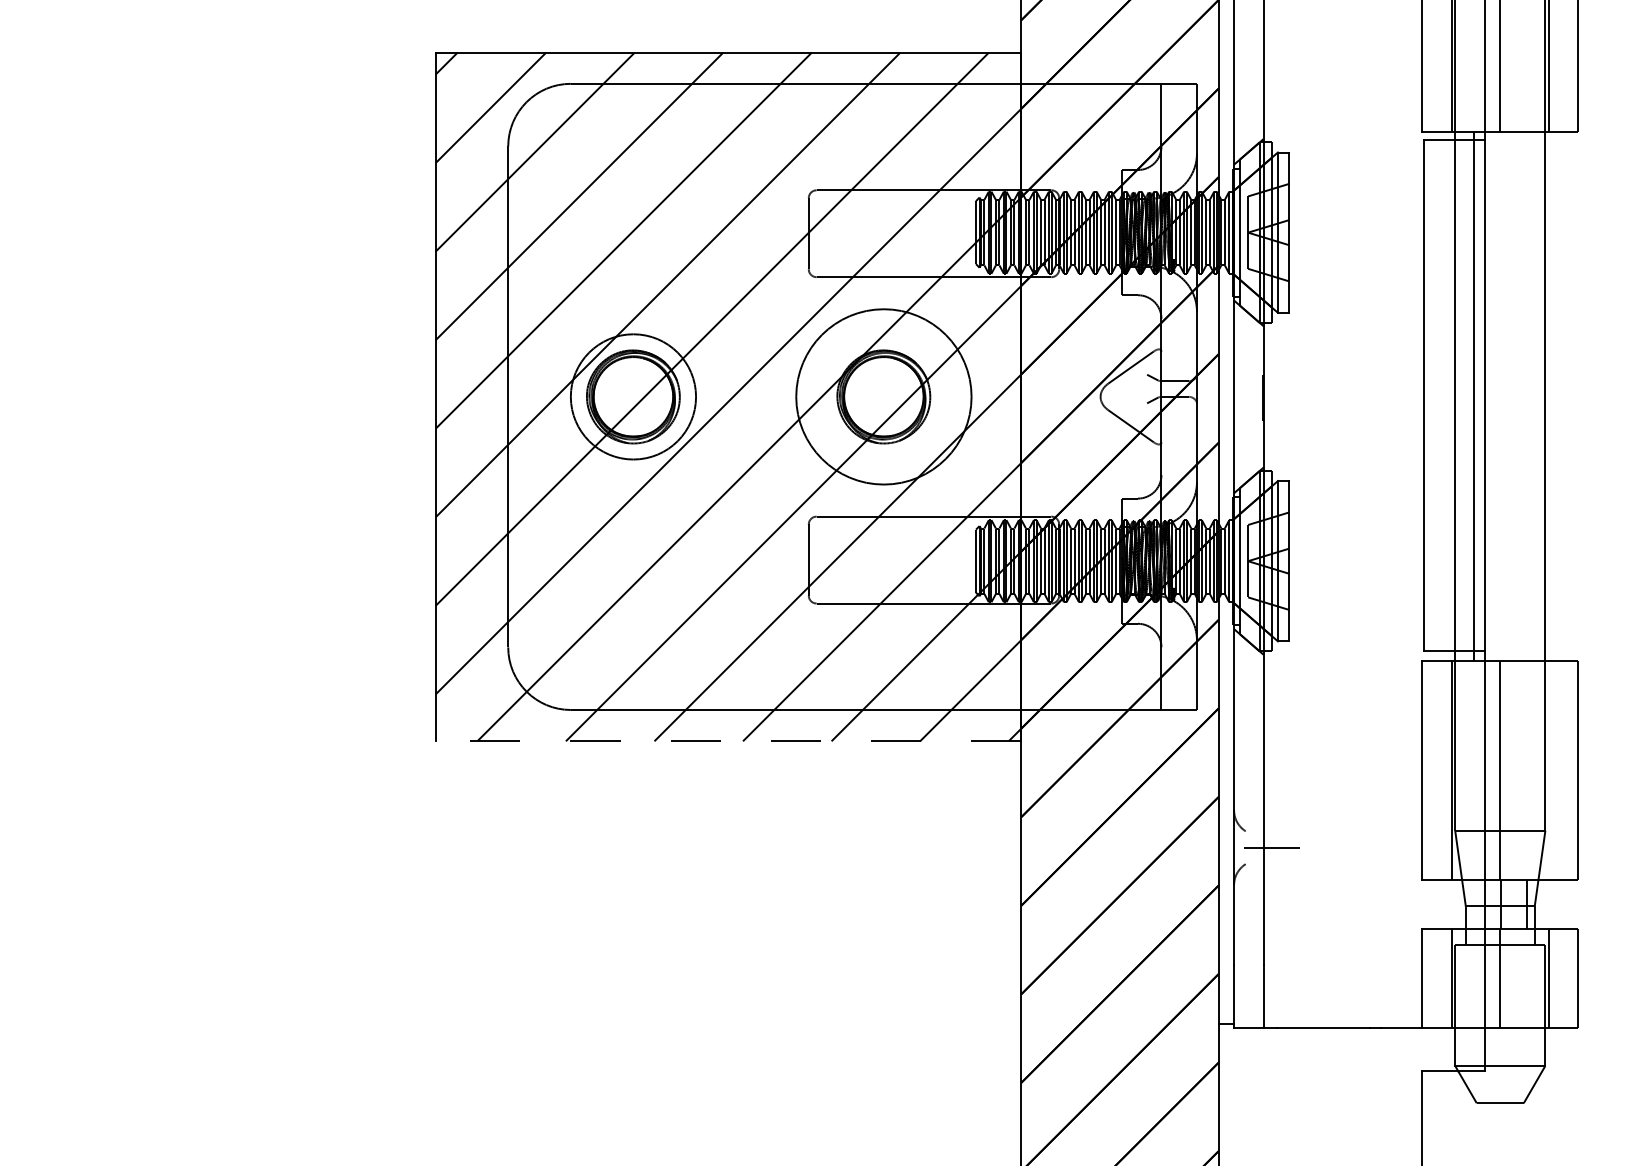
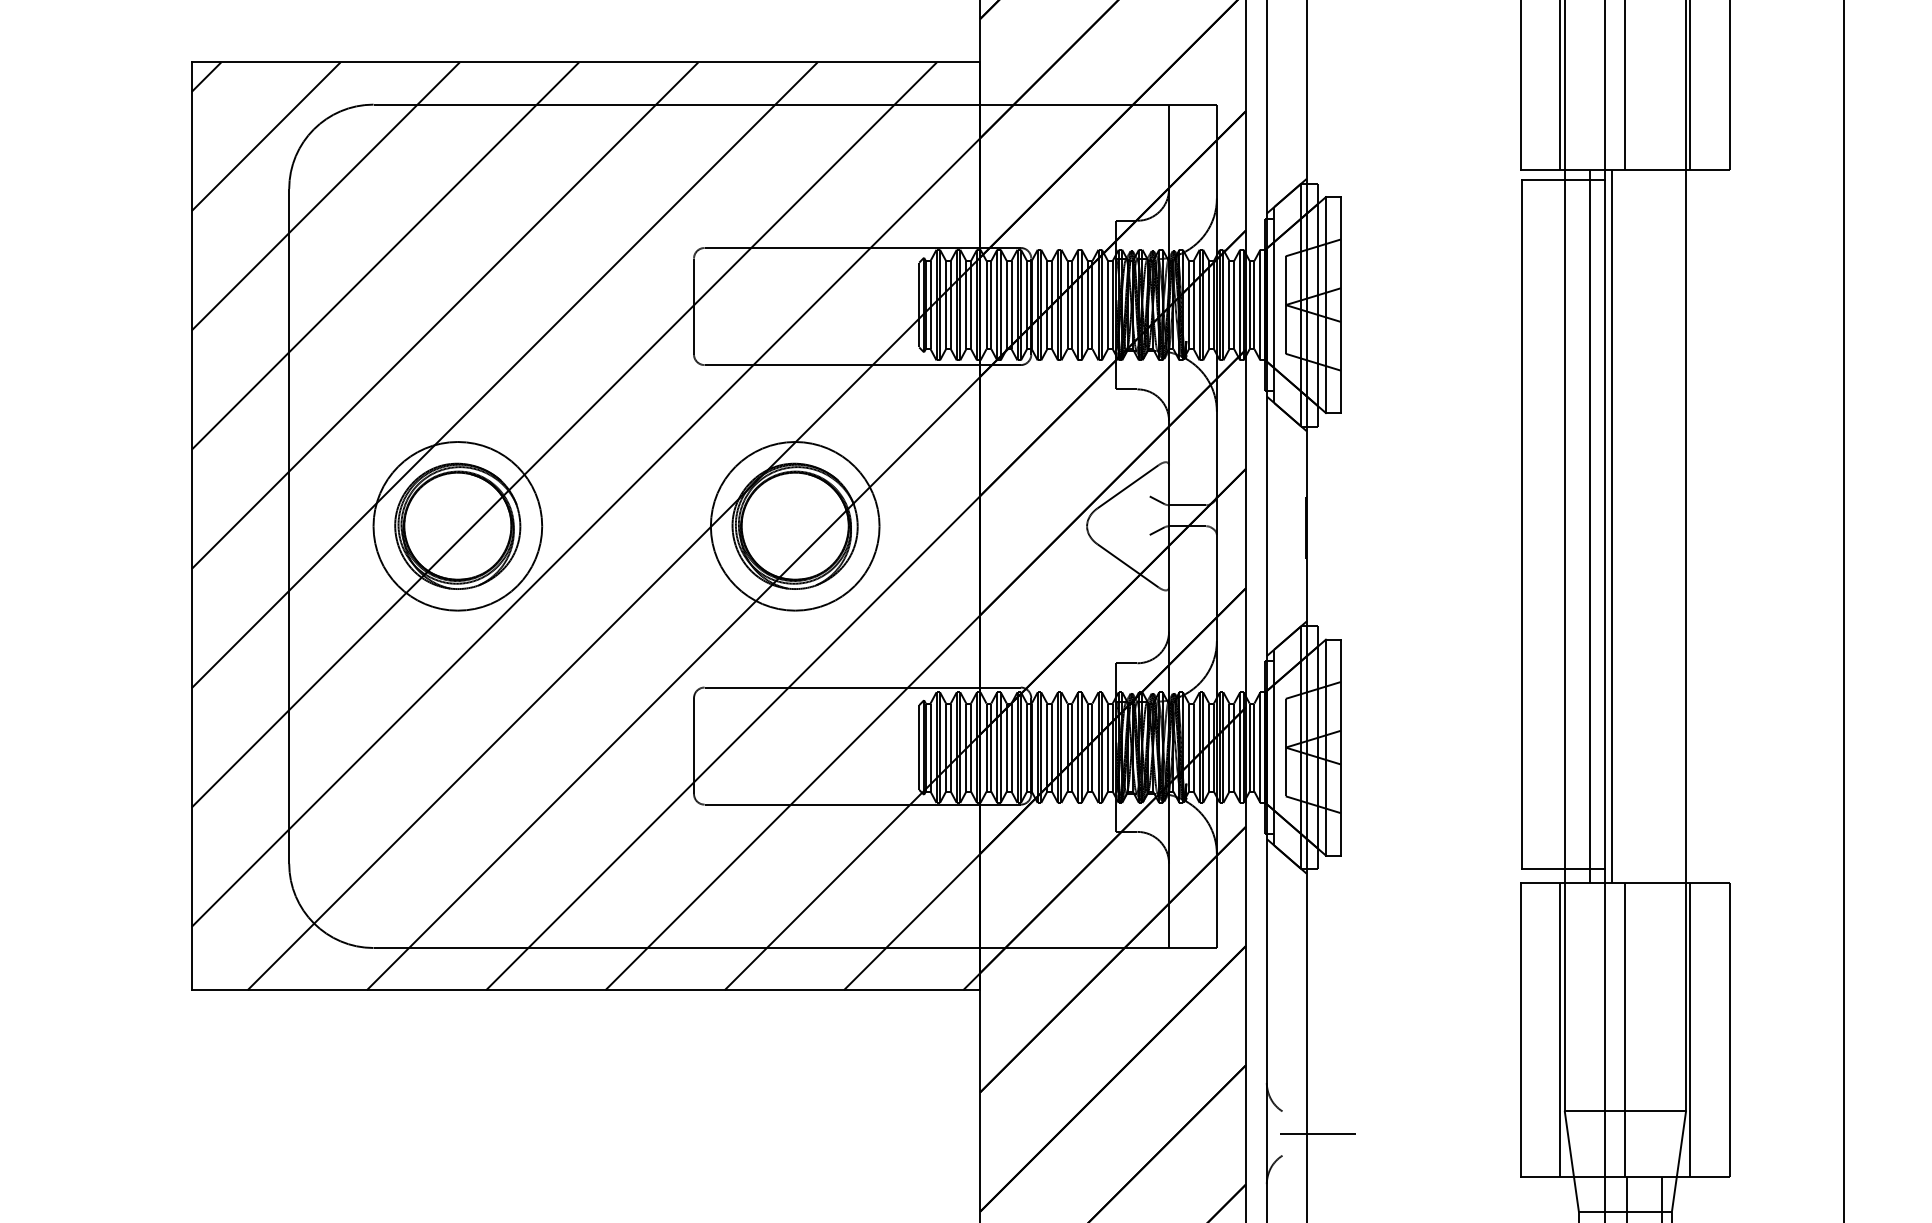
circle: (883, 396) -> (794, 525), size x0.71
line: (1490, 396) -> (1612, 525), added
line: (728, 741) -> (585, 990), dashed -> solid
line: (1548, 770) -> (1690, 1029), added

